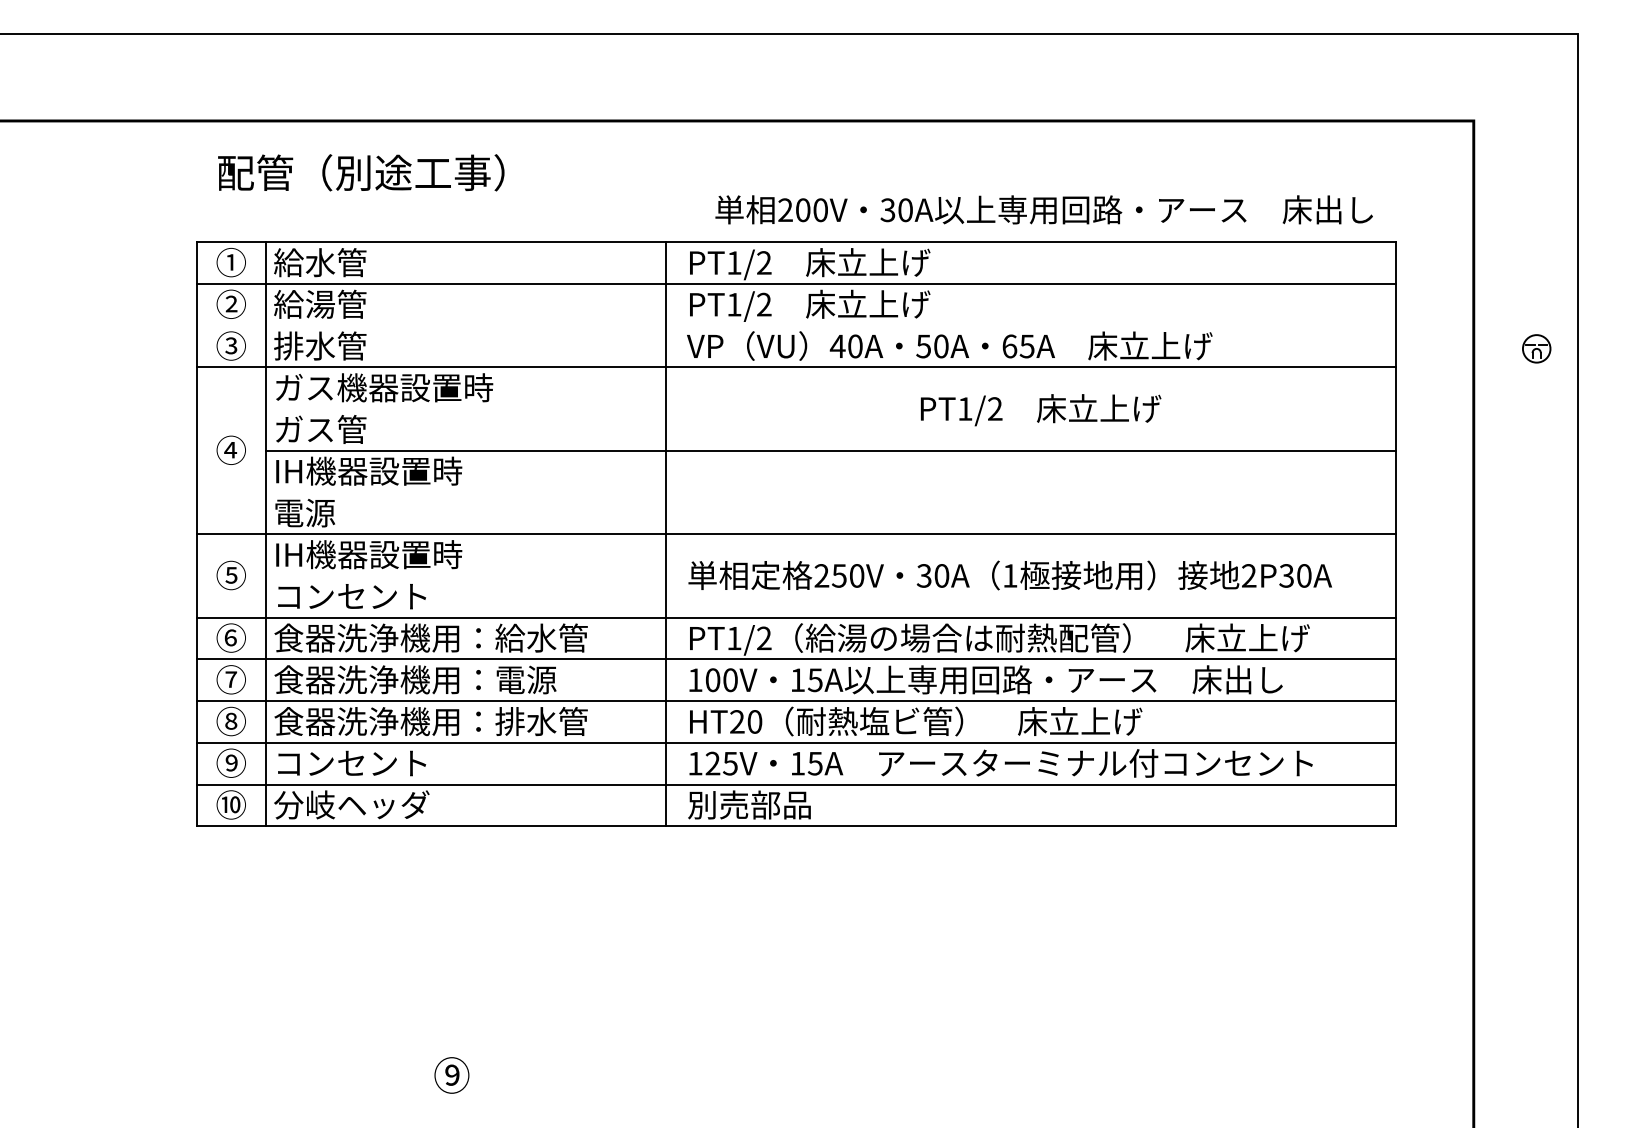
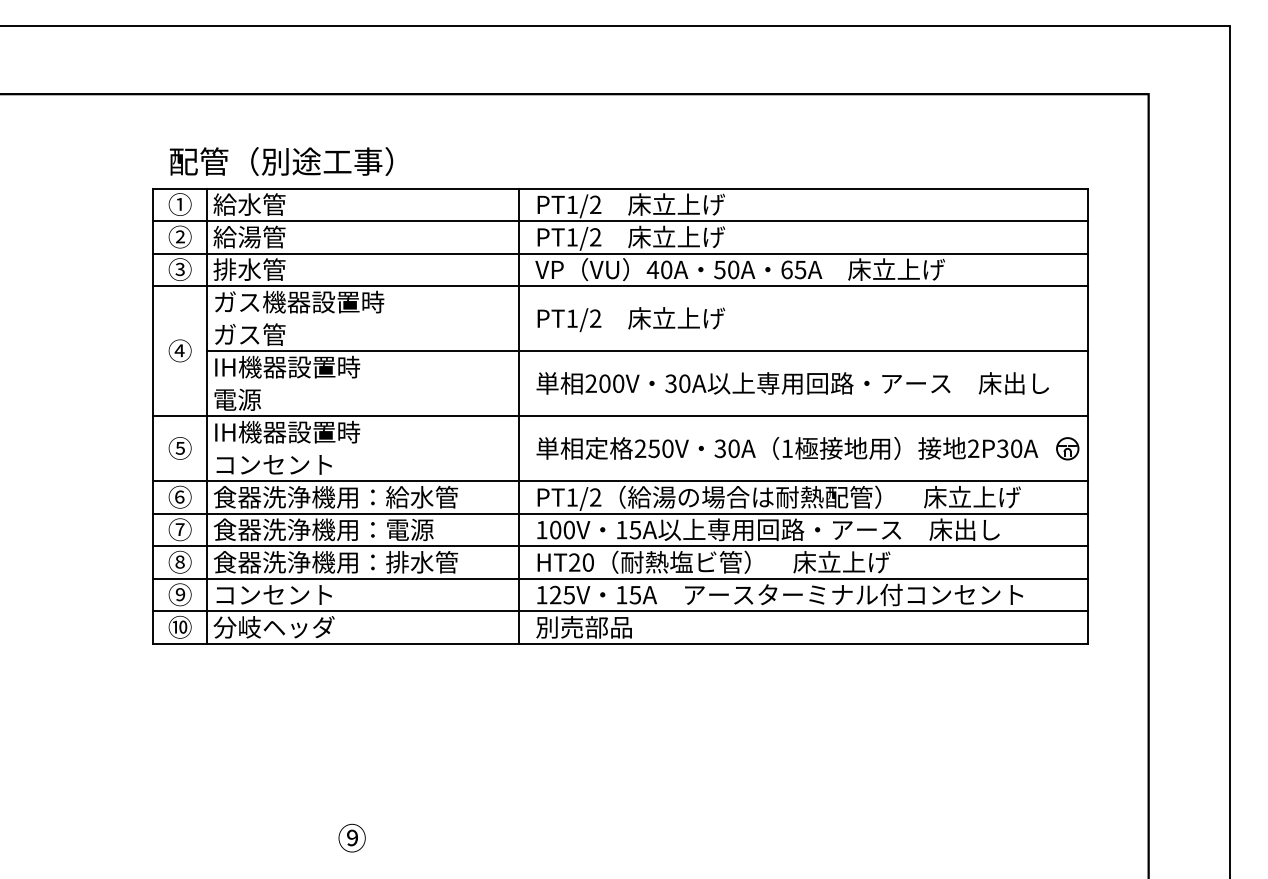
text: (361, 172) -> (281, 161), moved
text: (1043, 209) -> (792, 383), moved
line: (796, 325) -> (620, 253), added
part: (1536, 348) -> (1067, 448), moved
text: (1041, 410) -> (631, 319), moved

